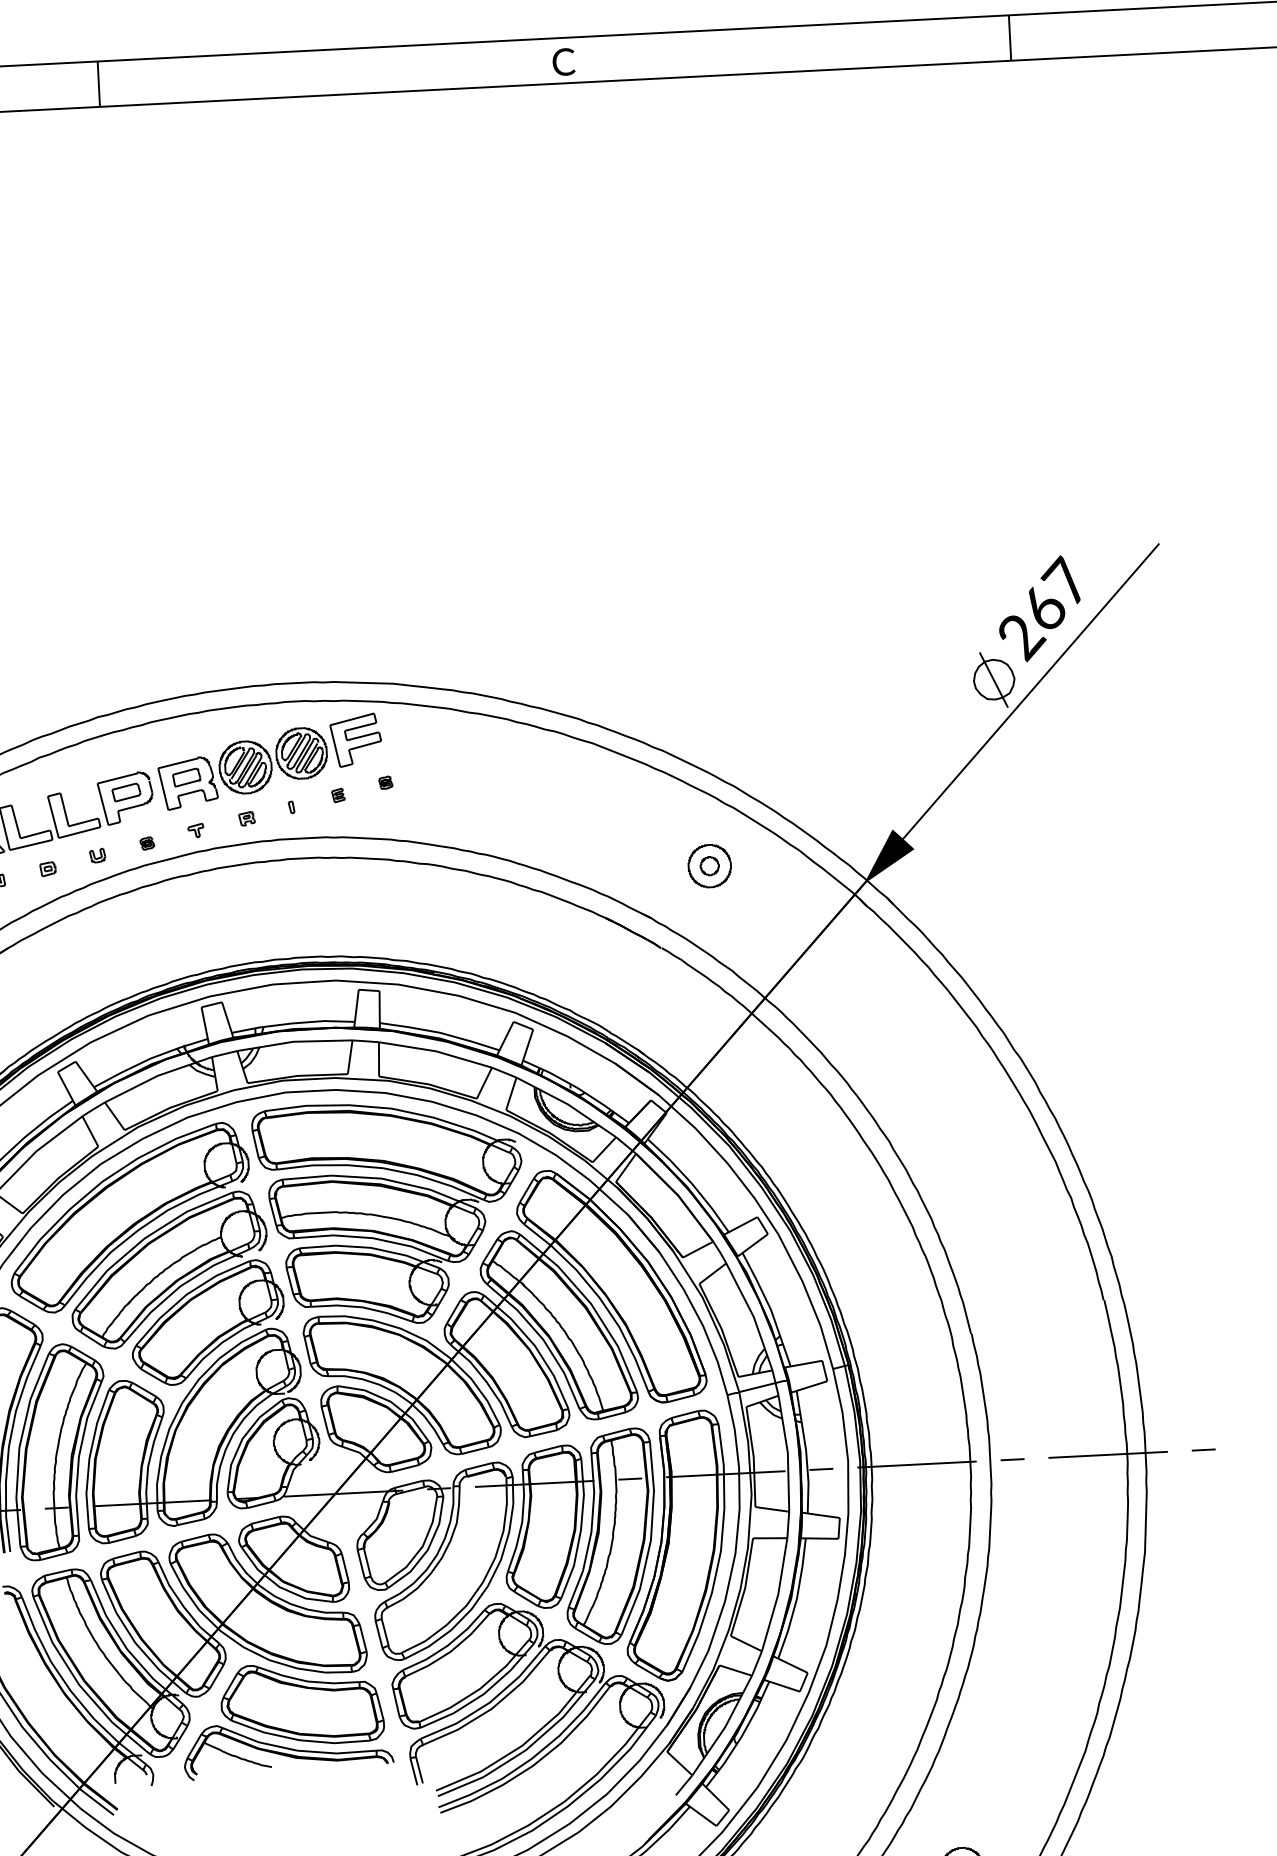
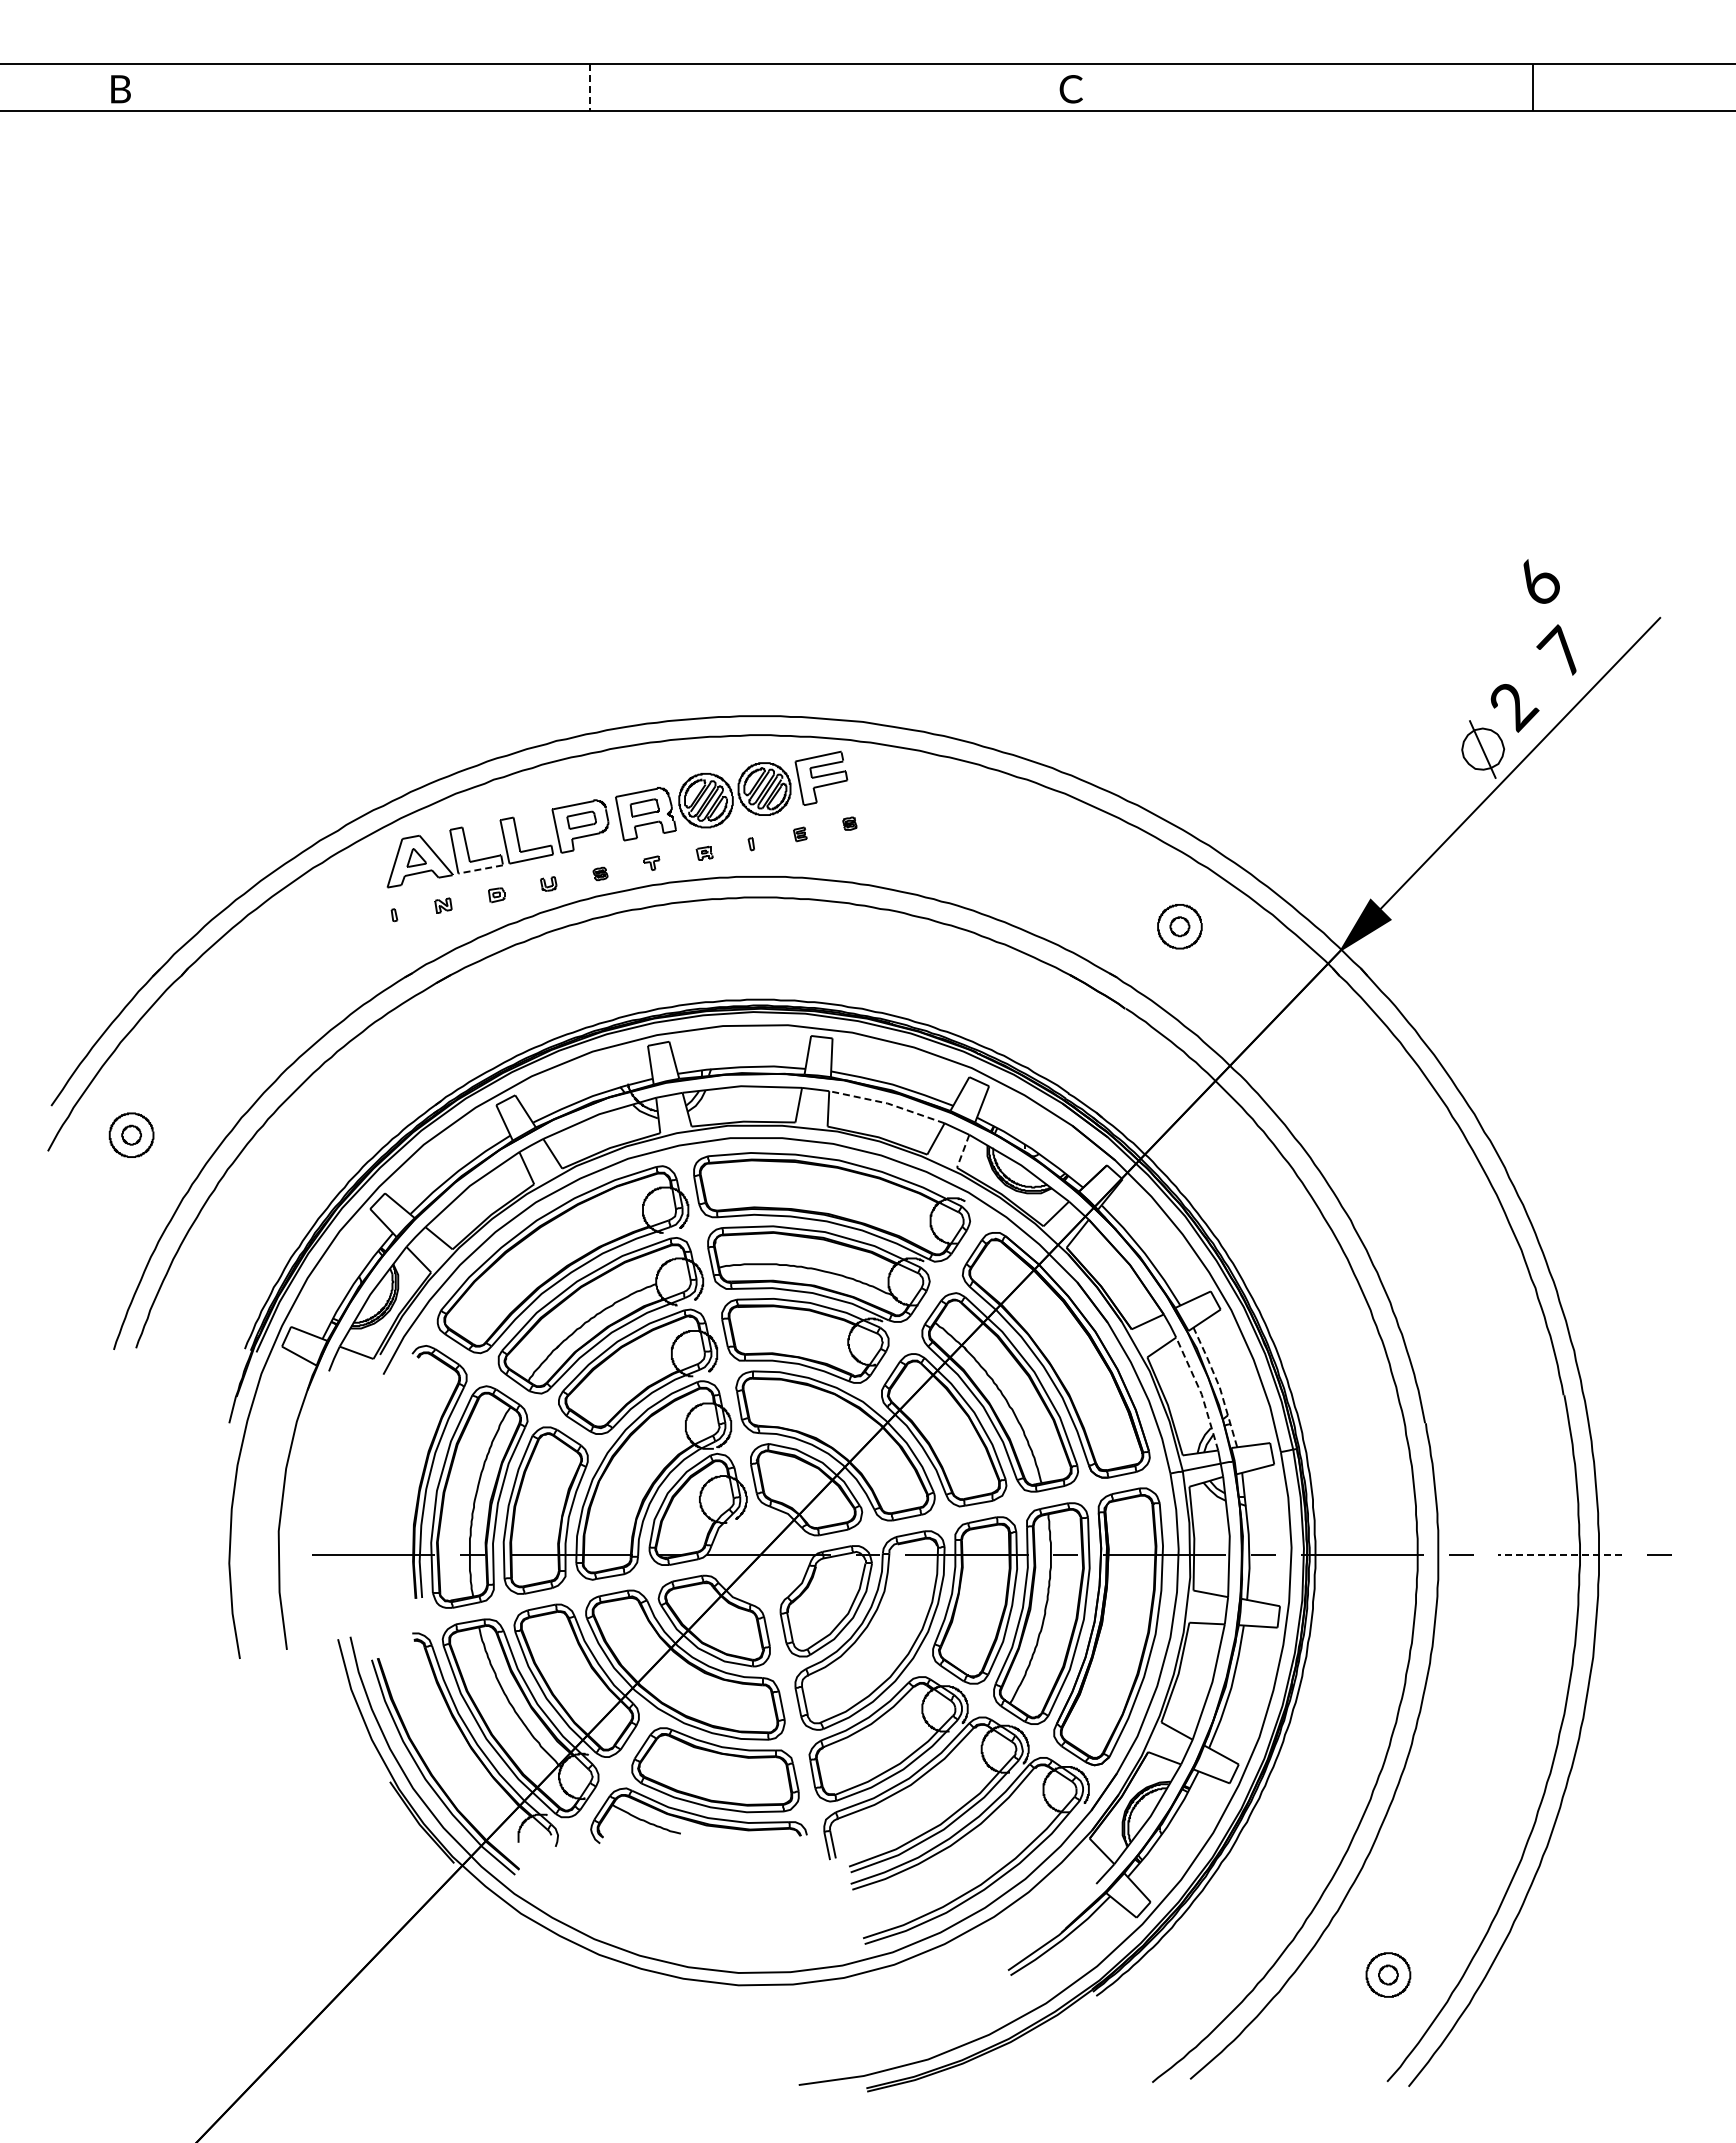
line: (99, 84) -> (590, 88), solid -> dashed
text: (1047, 607) -> (1541, 581), moved
line: (31, 845) -> (480, 869), solid -> dashed
line: (435, 1051) -> (887, 1103), solid -> dashed
line: (511, 1093) -> (963, 1151), solid -> dashed
line: (770, 1308) -> (1219, 1386), solid -> dashed
line: (752, 1315) -> (1200, 1392), solid -> dashed
line: (1108, 1455) -> (1560, 1555), solid -> dashed

